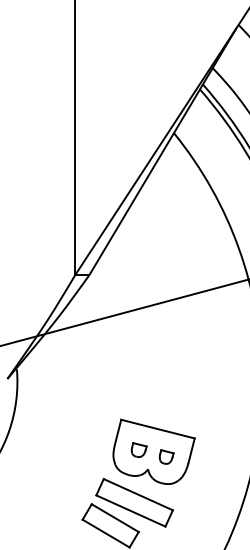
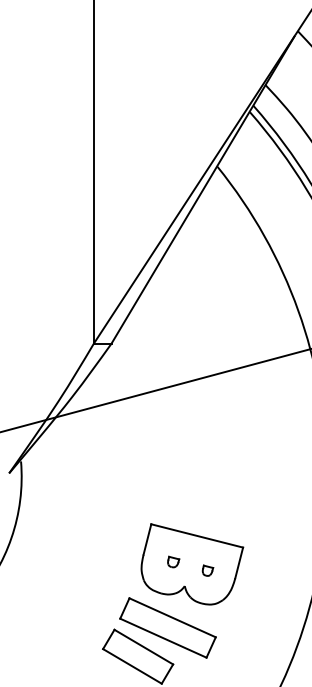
part: (138, 449) -> (172, 561), size x0.6
part: (166, 456) -> (207, 570), size x0.6

